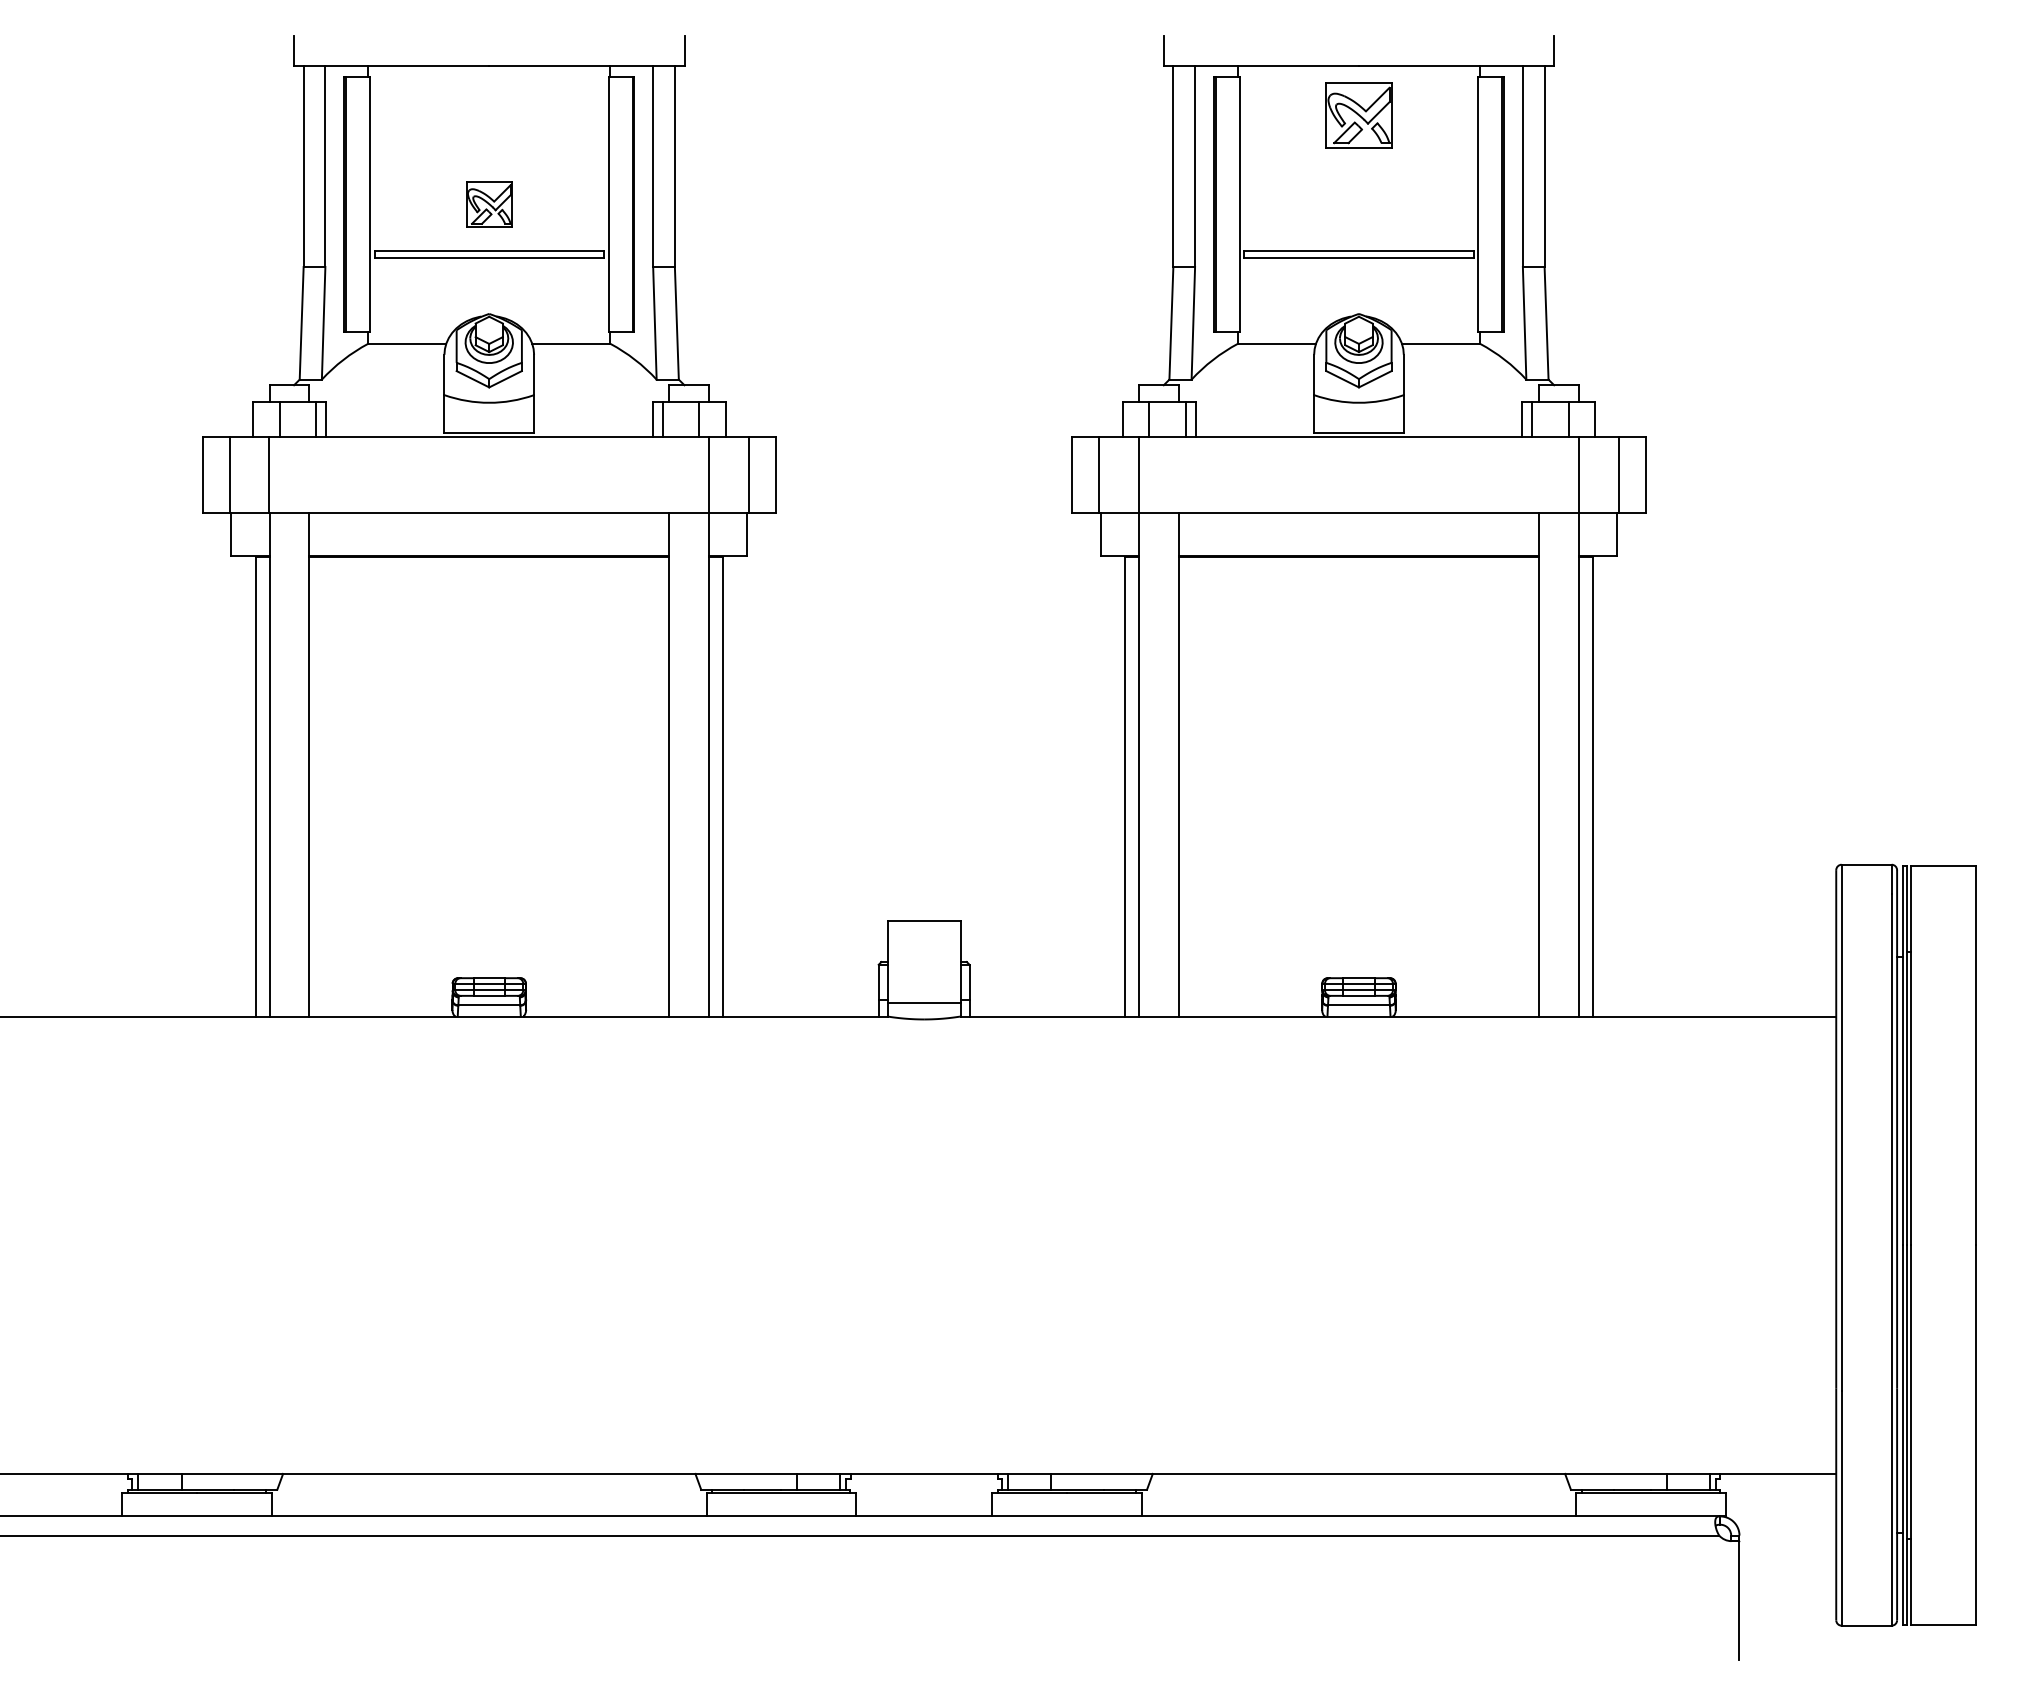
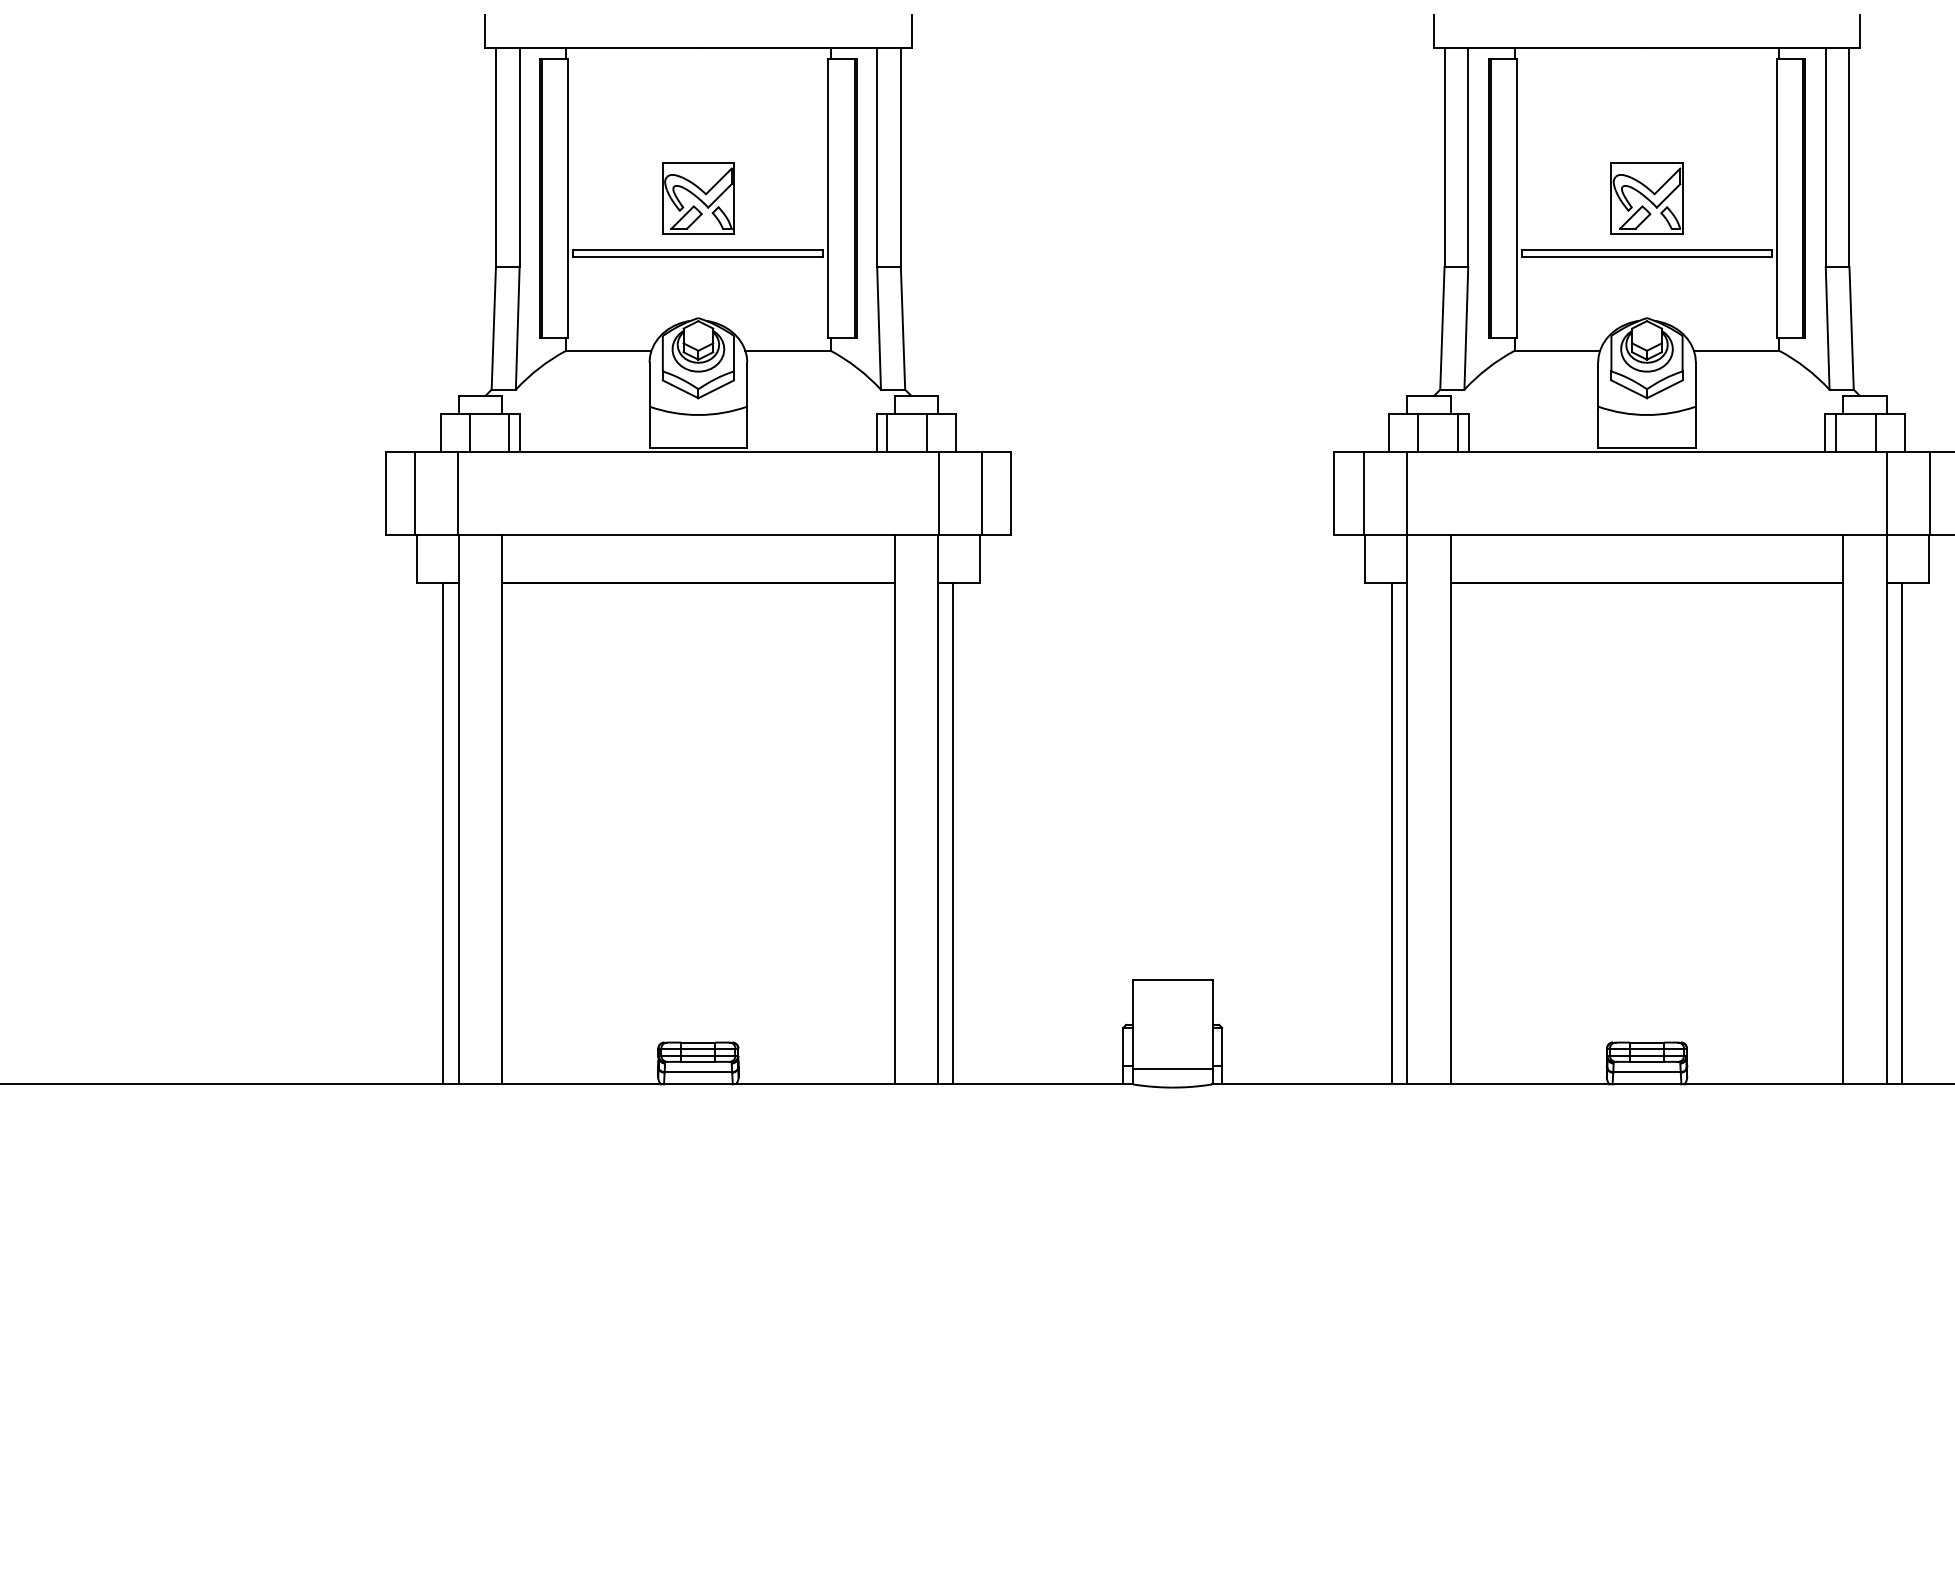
part: (1358, 115) -> (1646, 198), moved
part: (489, 204) -> (698, 198), size x1.43

